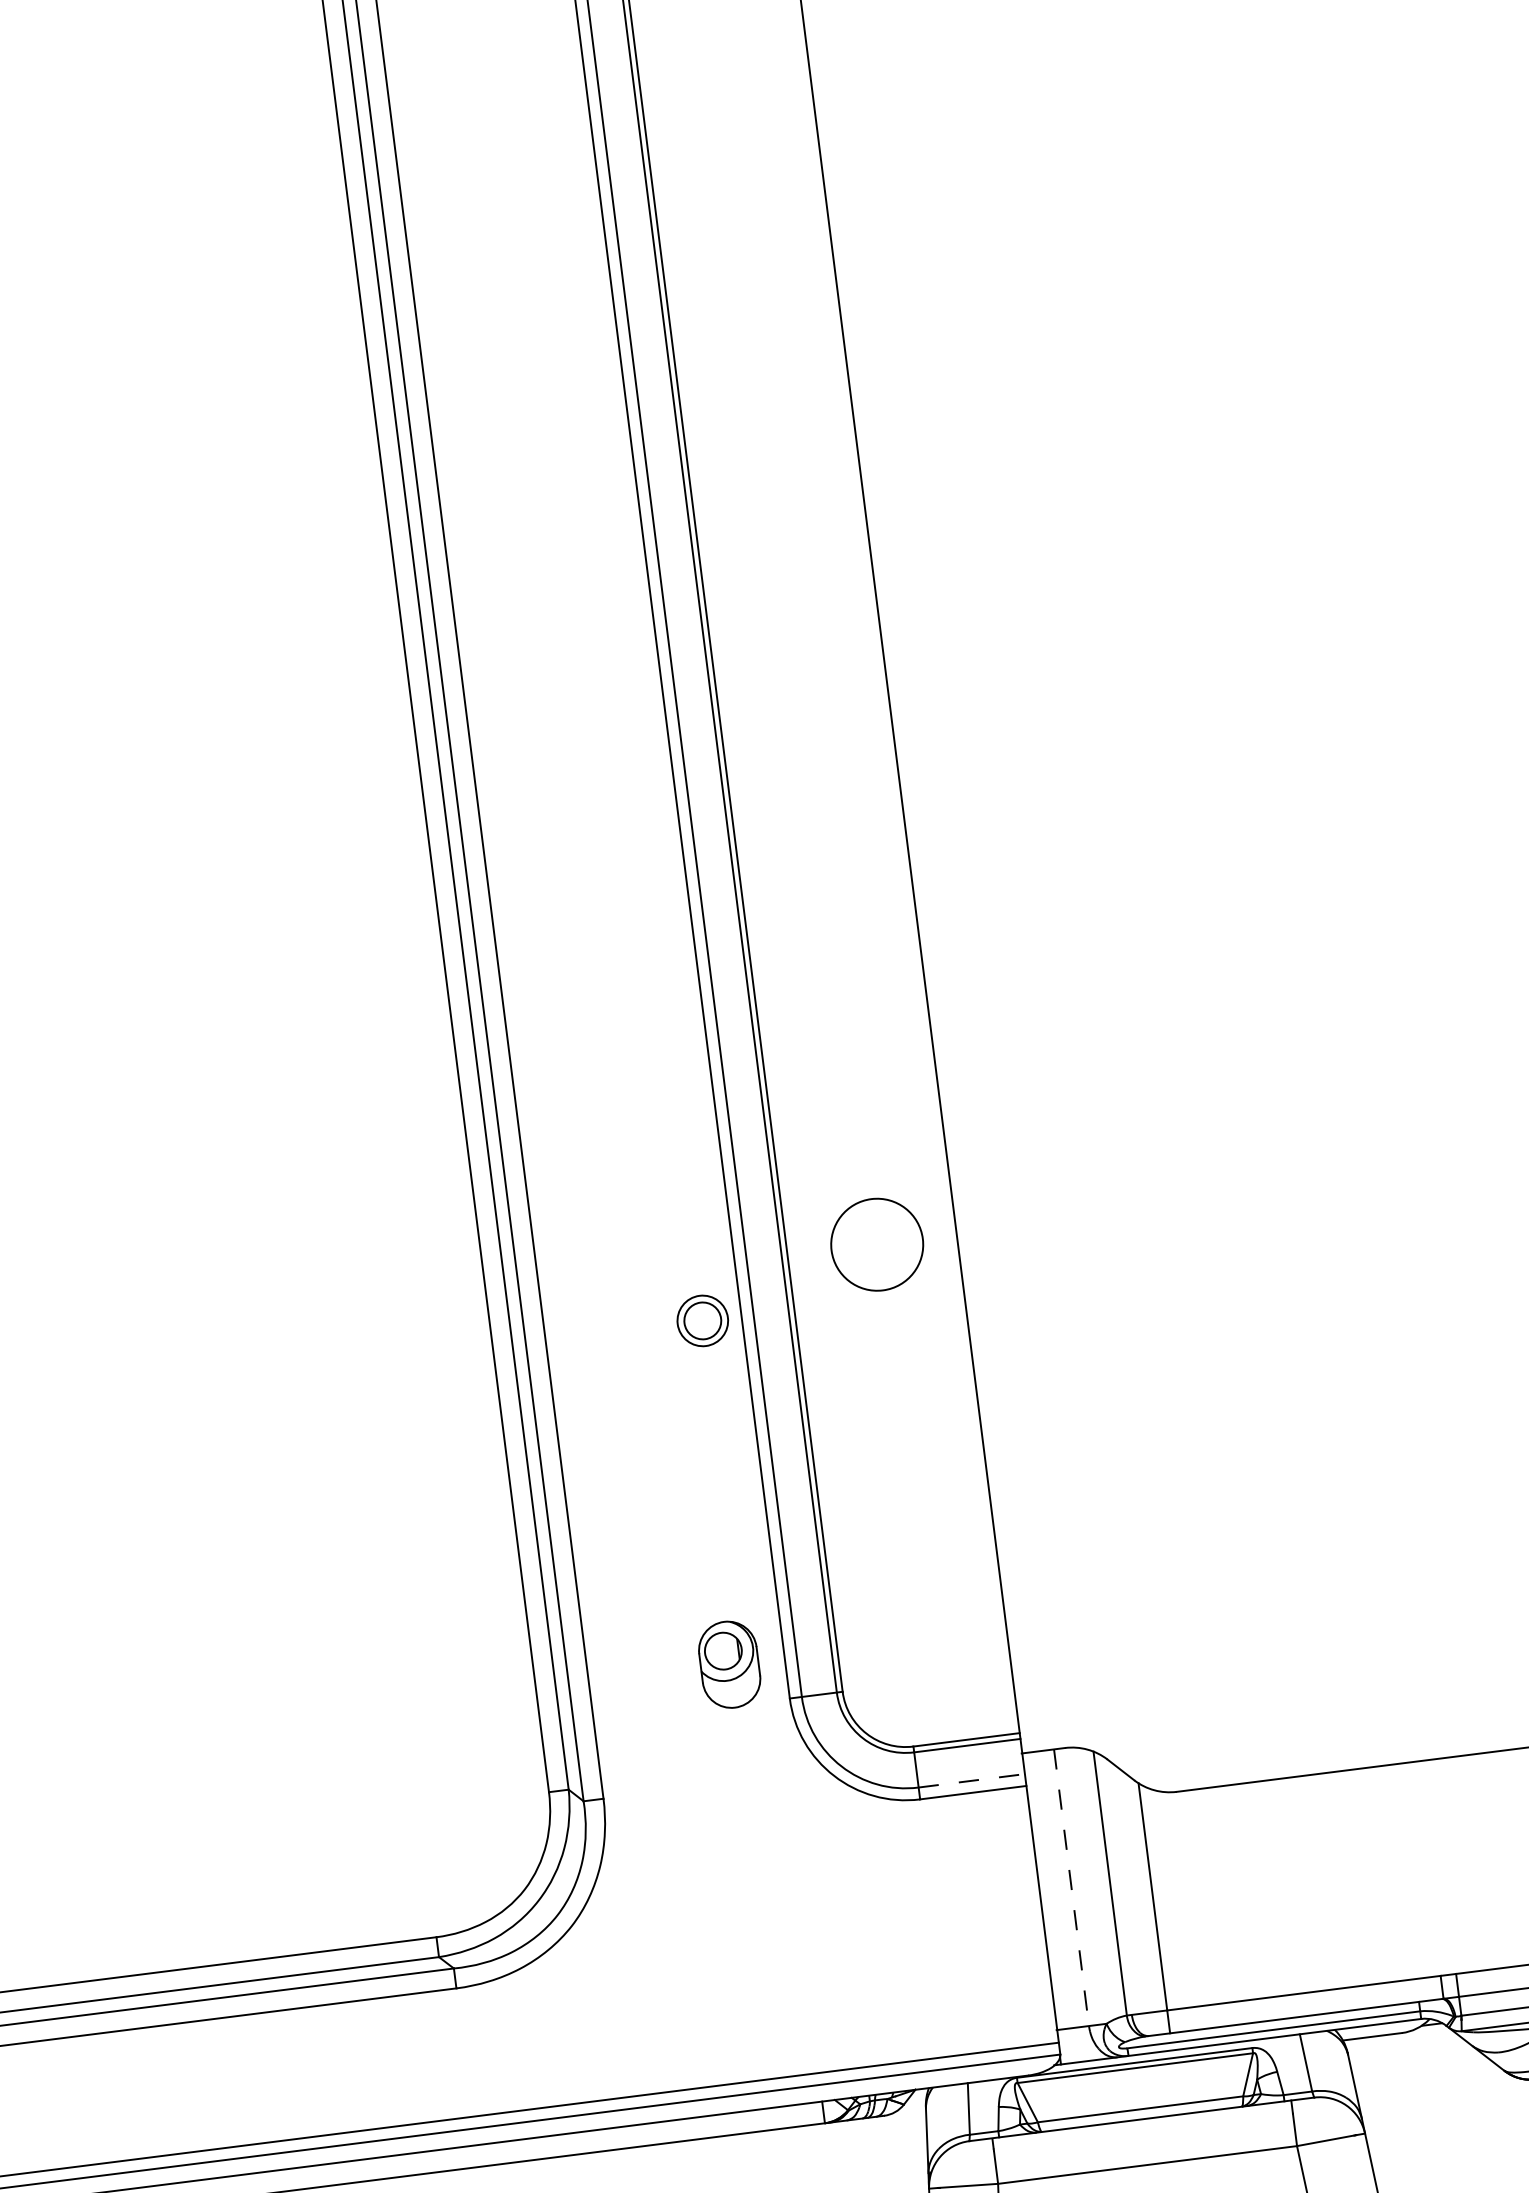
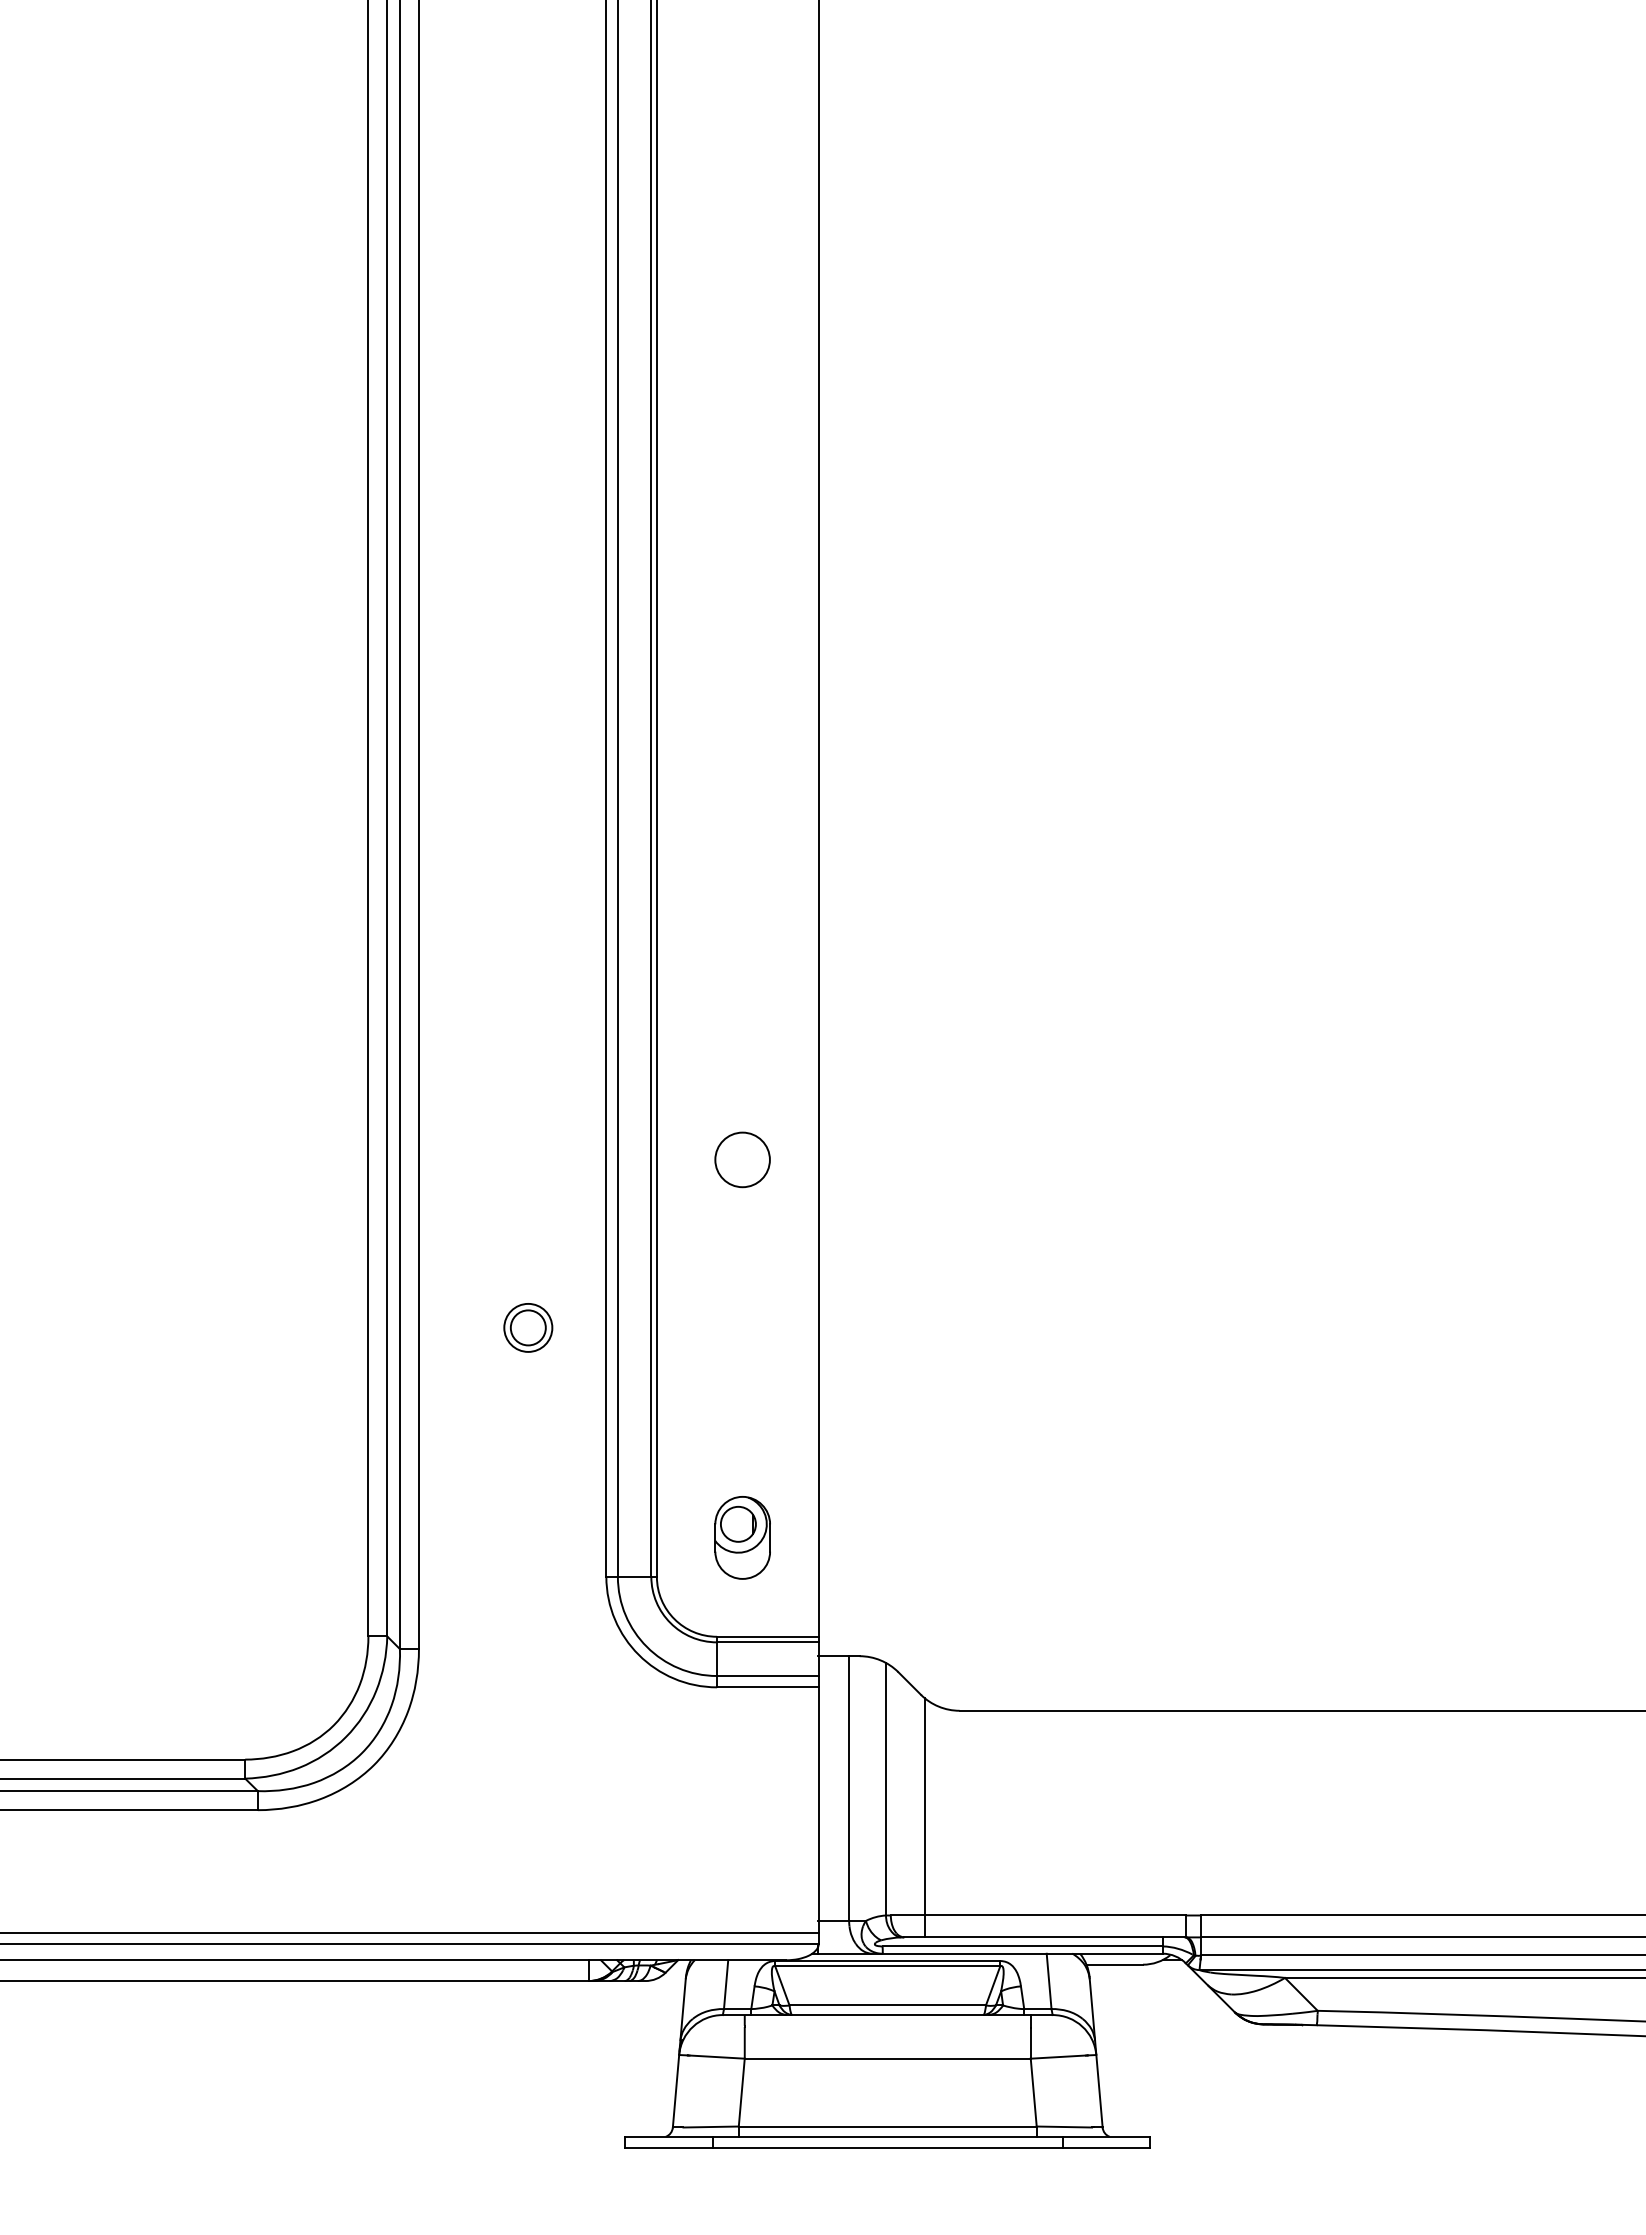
circle: (877, 1244) -> (742, 1159), size x0.62
part: (702, 1320) -> (528, 1327), moved
part: (729, 1664) -> (742, 1537), moved
line: (971, 1781) -> (767, 1676), dashed -> solid
line: (1072, 1888) -> (849, 1789), dashed -> solid

